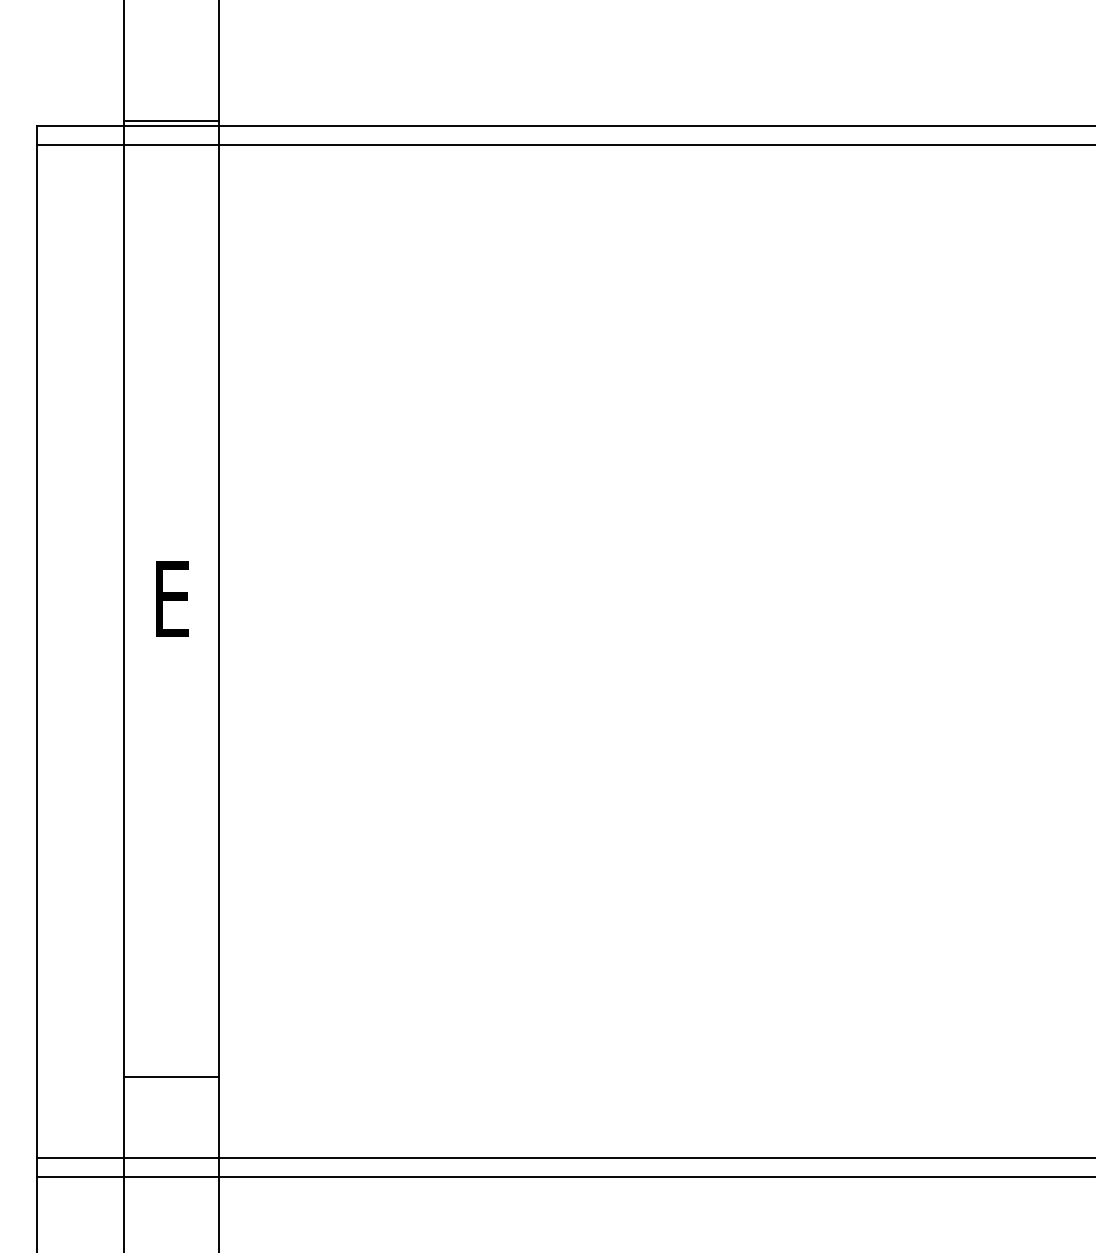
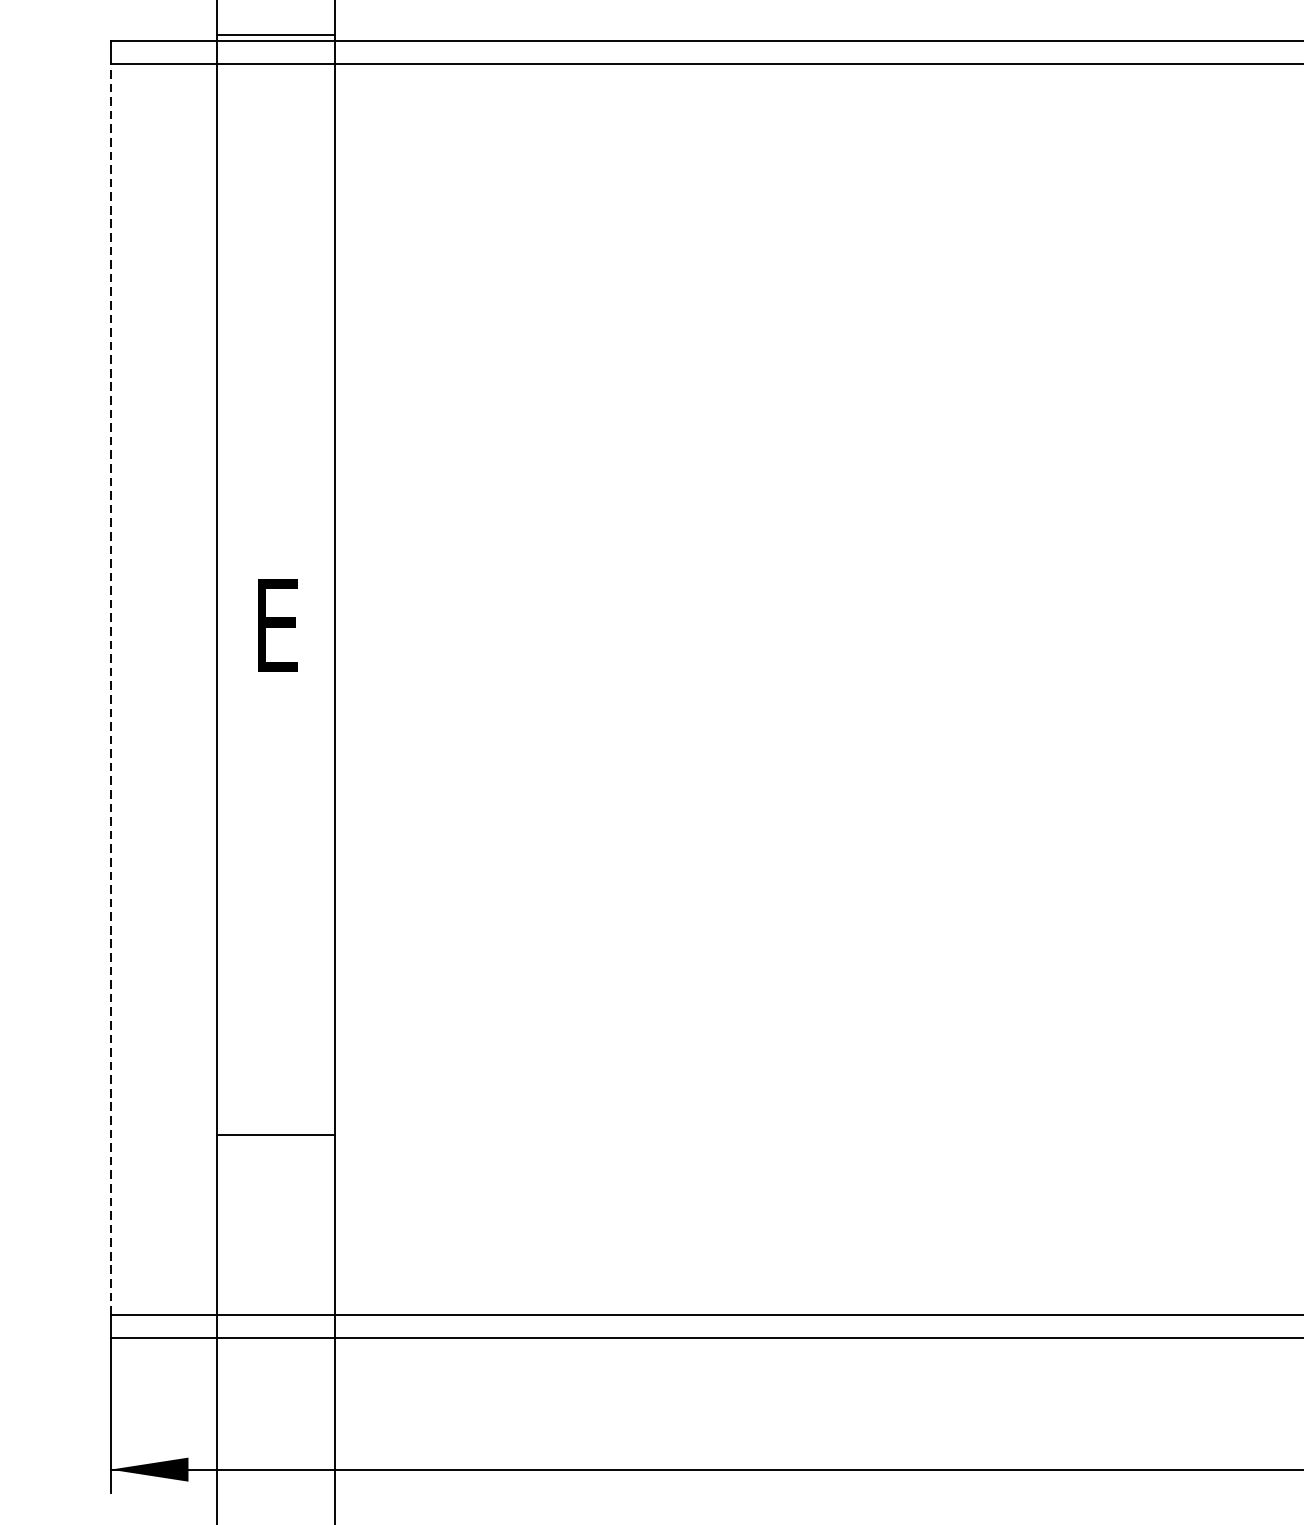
line: (37, 650) -> (110, 688), solid -> dashed
line: (171, 1076) -> (276, 1134), moved

